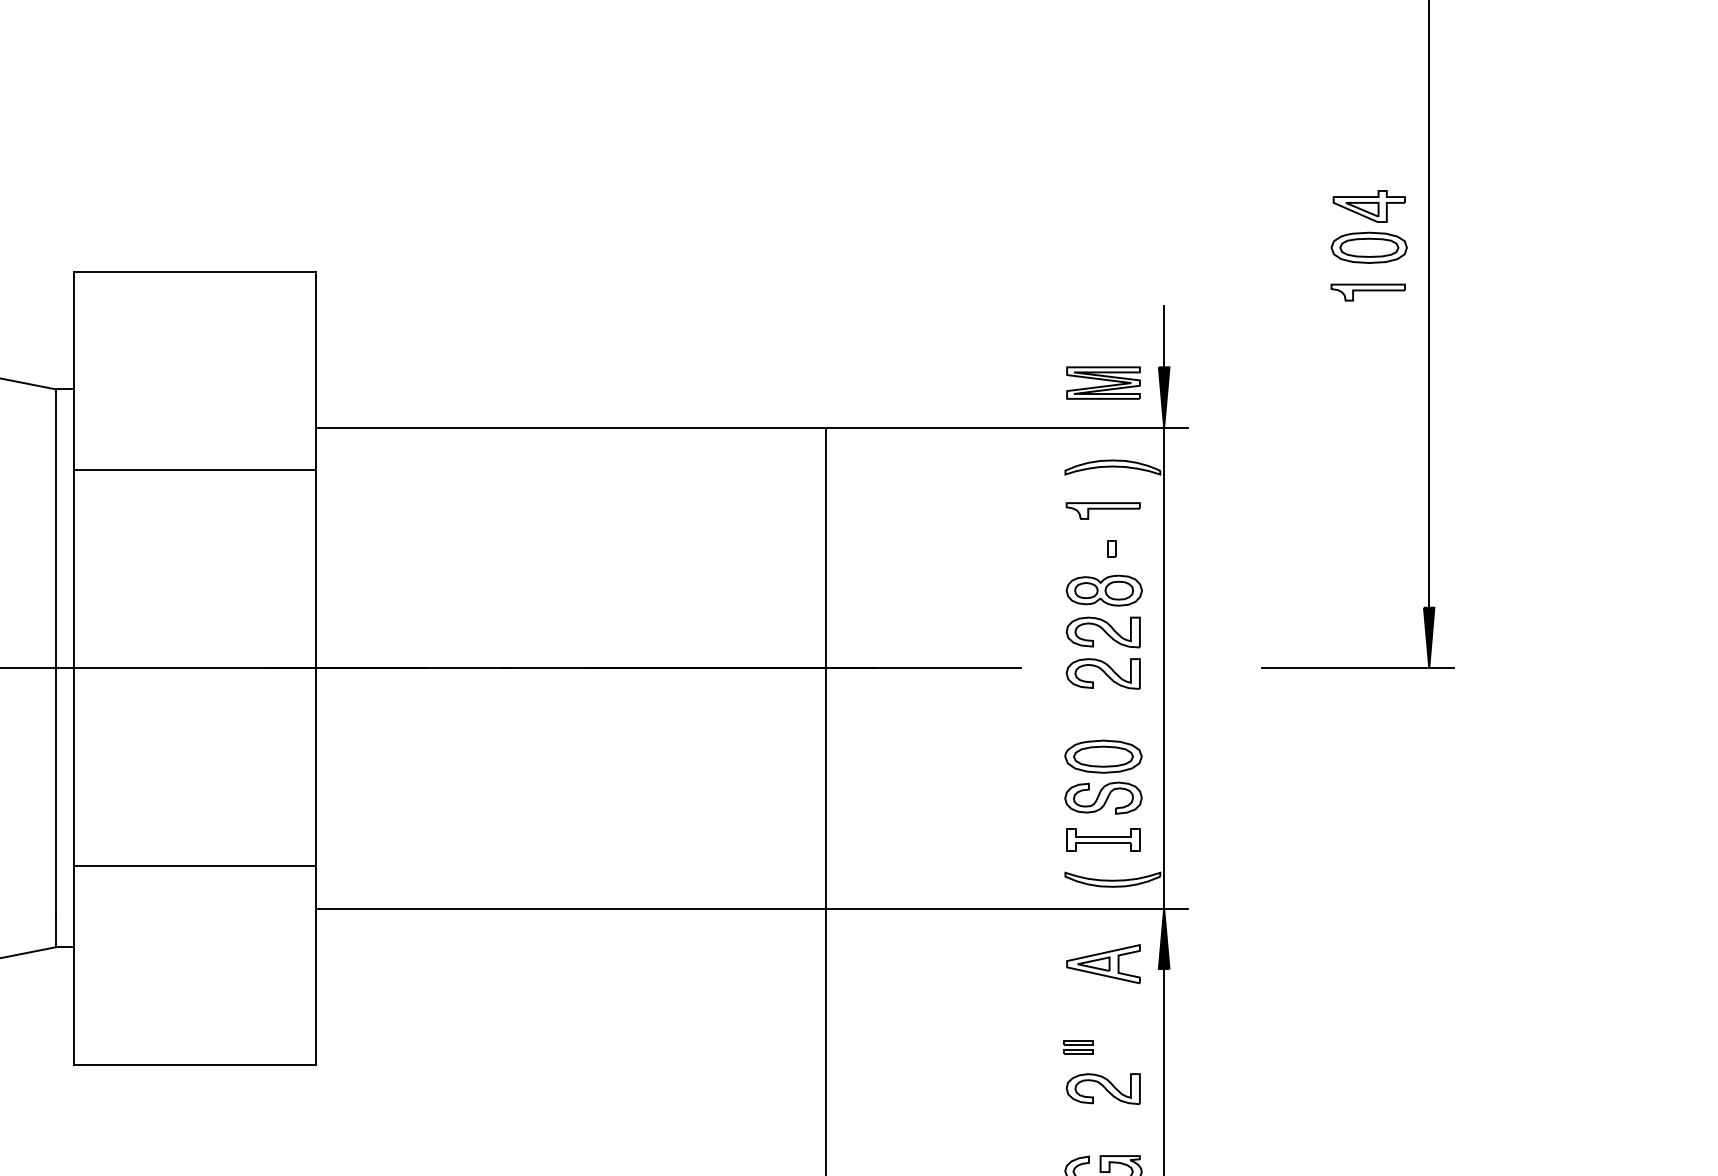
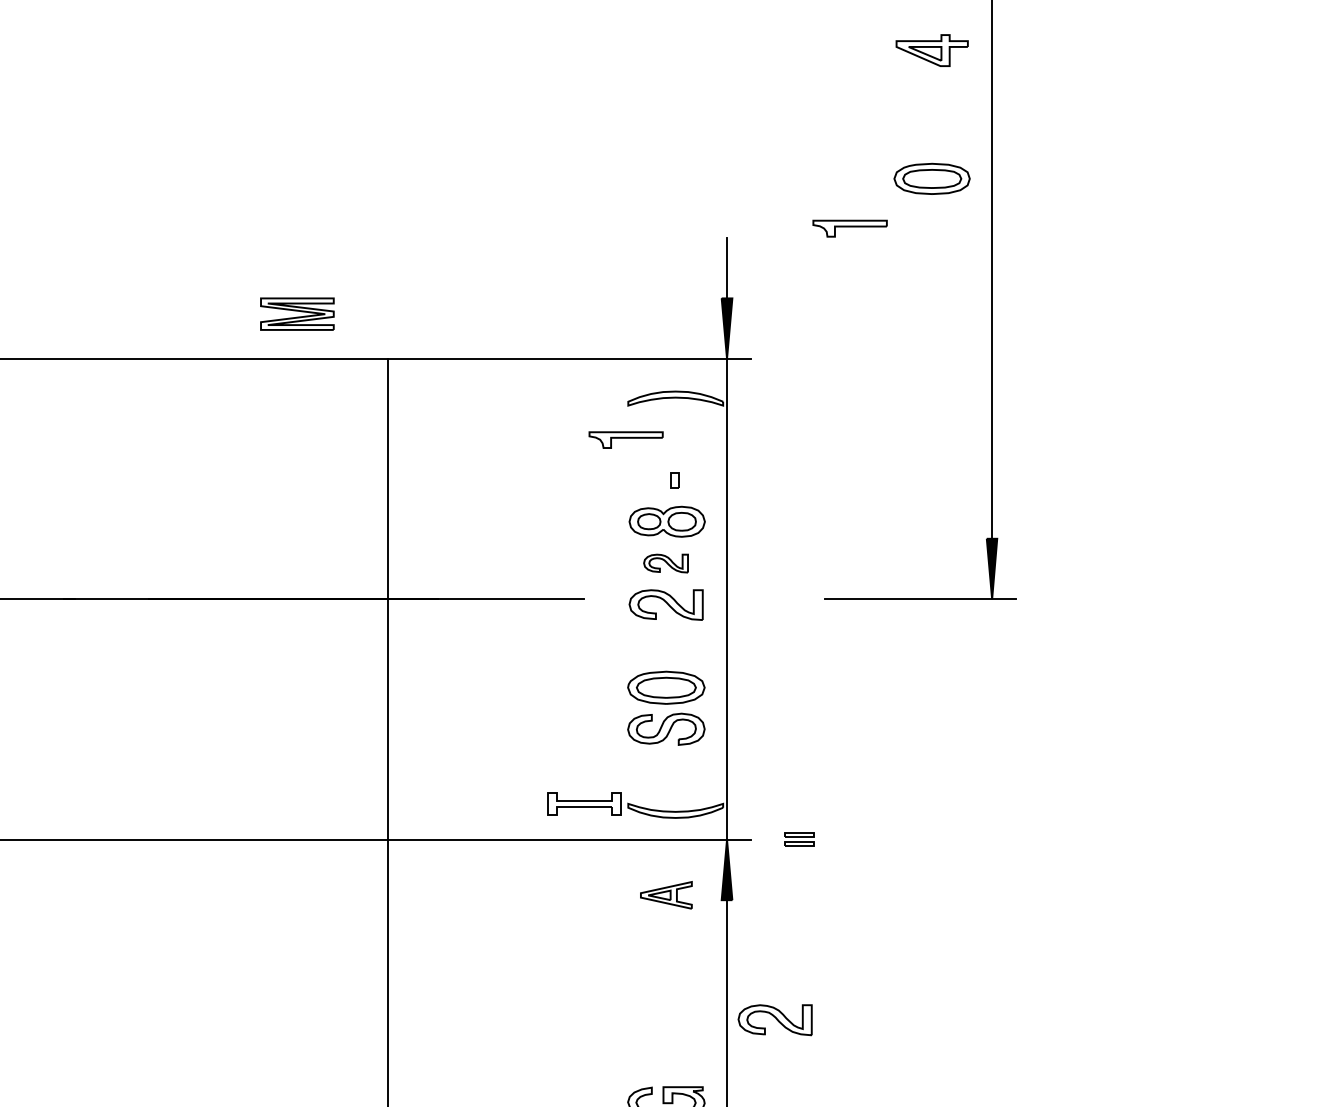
part: (1368, 206) -> (931, 50), moved
part: (1367, 292) -> (849, 228), moved
part: (1103, 382) -> (297, 313), moved
part: (1102, 510) -> (625, 439), moved
part: (1102, 632) -> (665, 563), size x0.6
part: (1103, 839) -> (584, 803), moved
part: (1103, 964) -> (666, 895), size x0.7
part: (1078, 1047) -> (799, 839), moved
part: (1102, 1088) -> (774, 1019), moved

